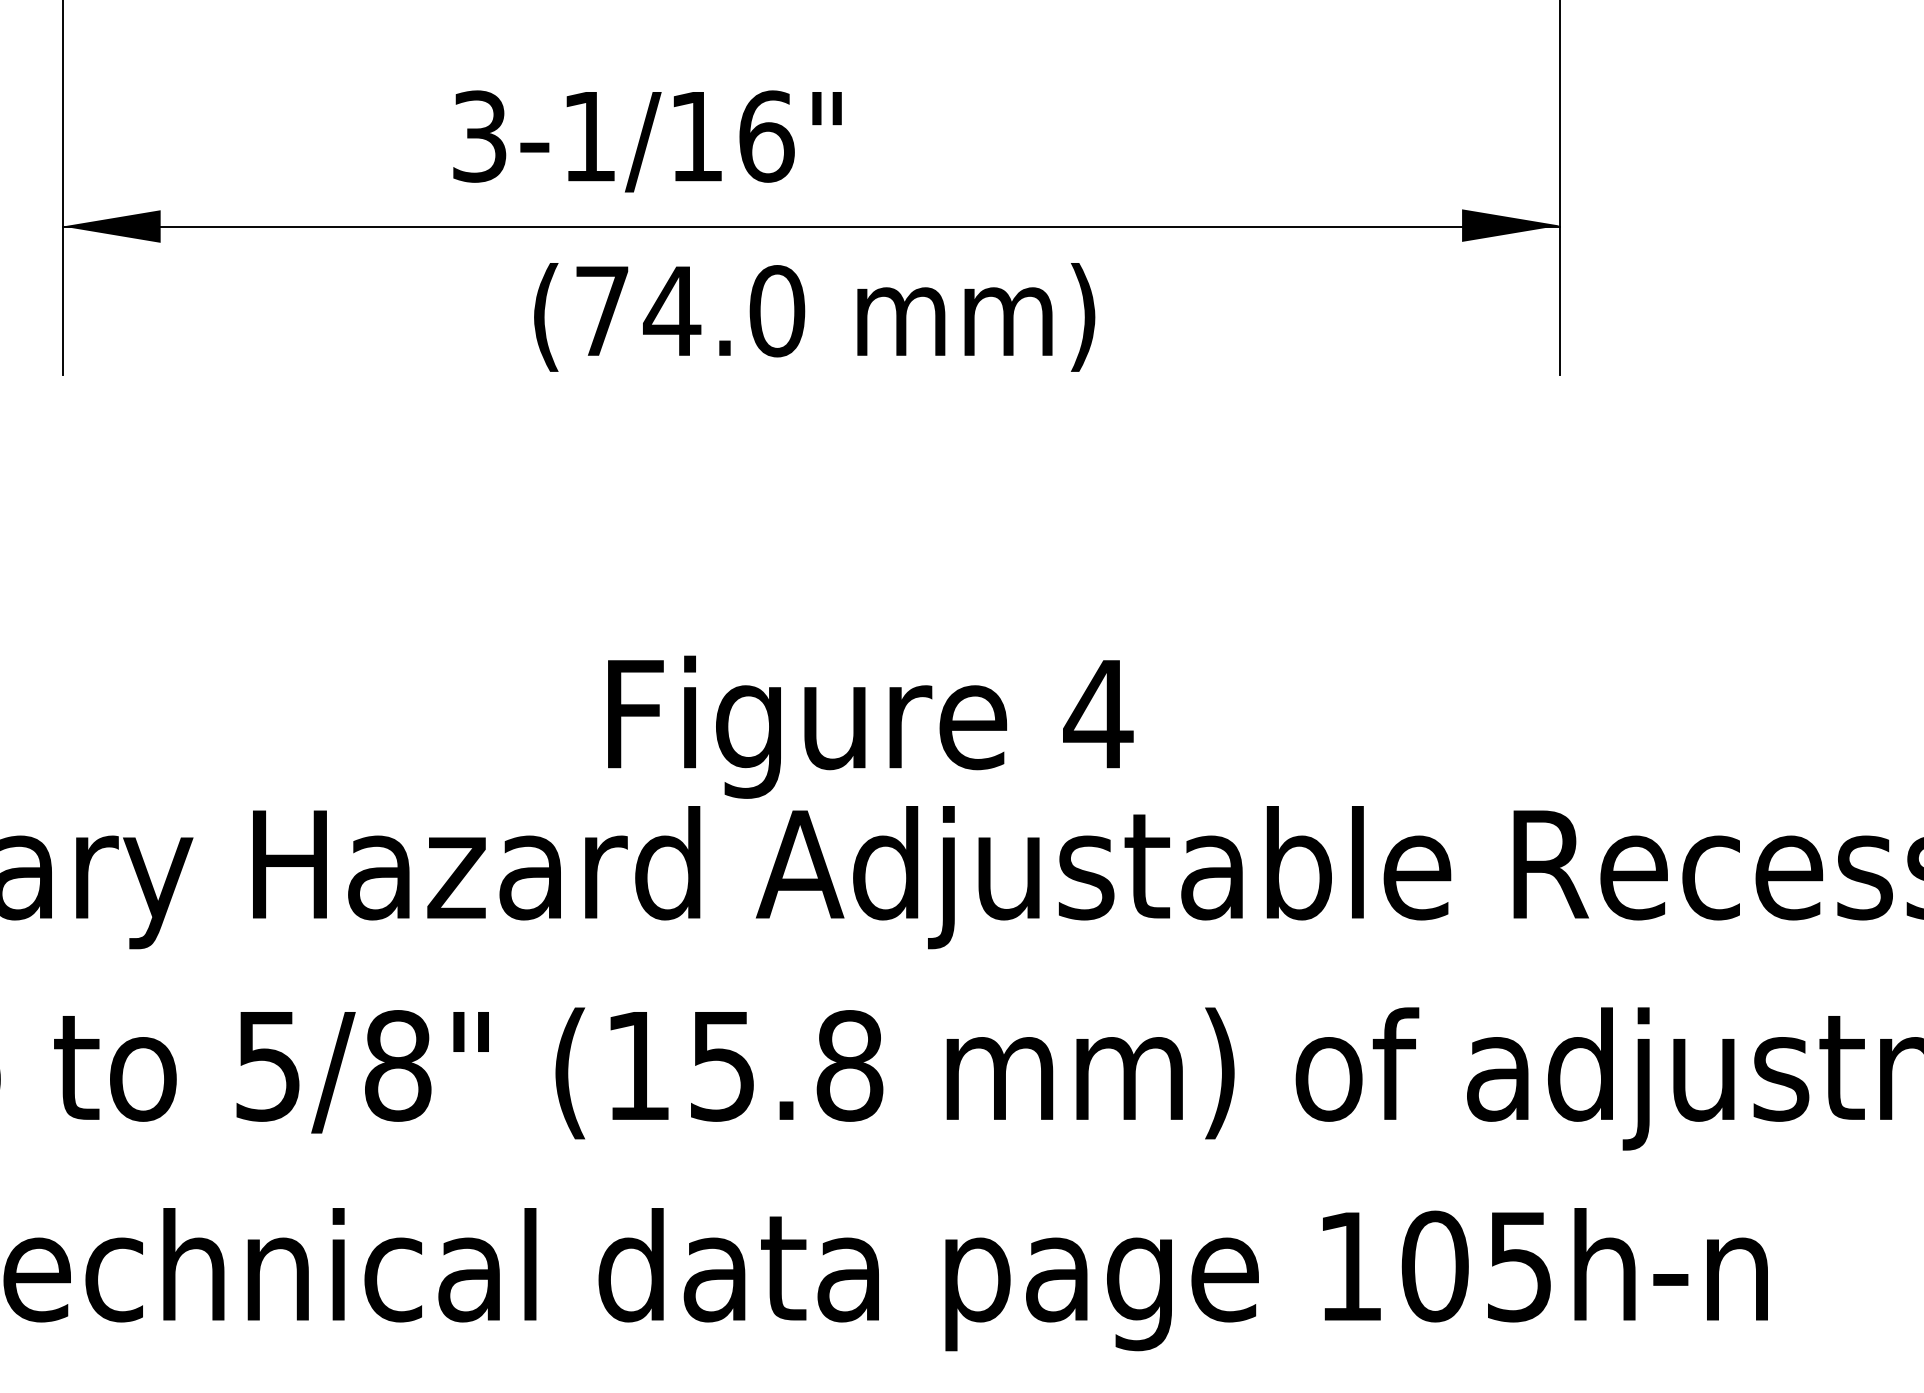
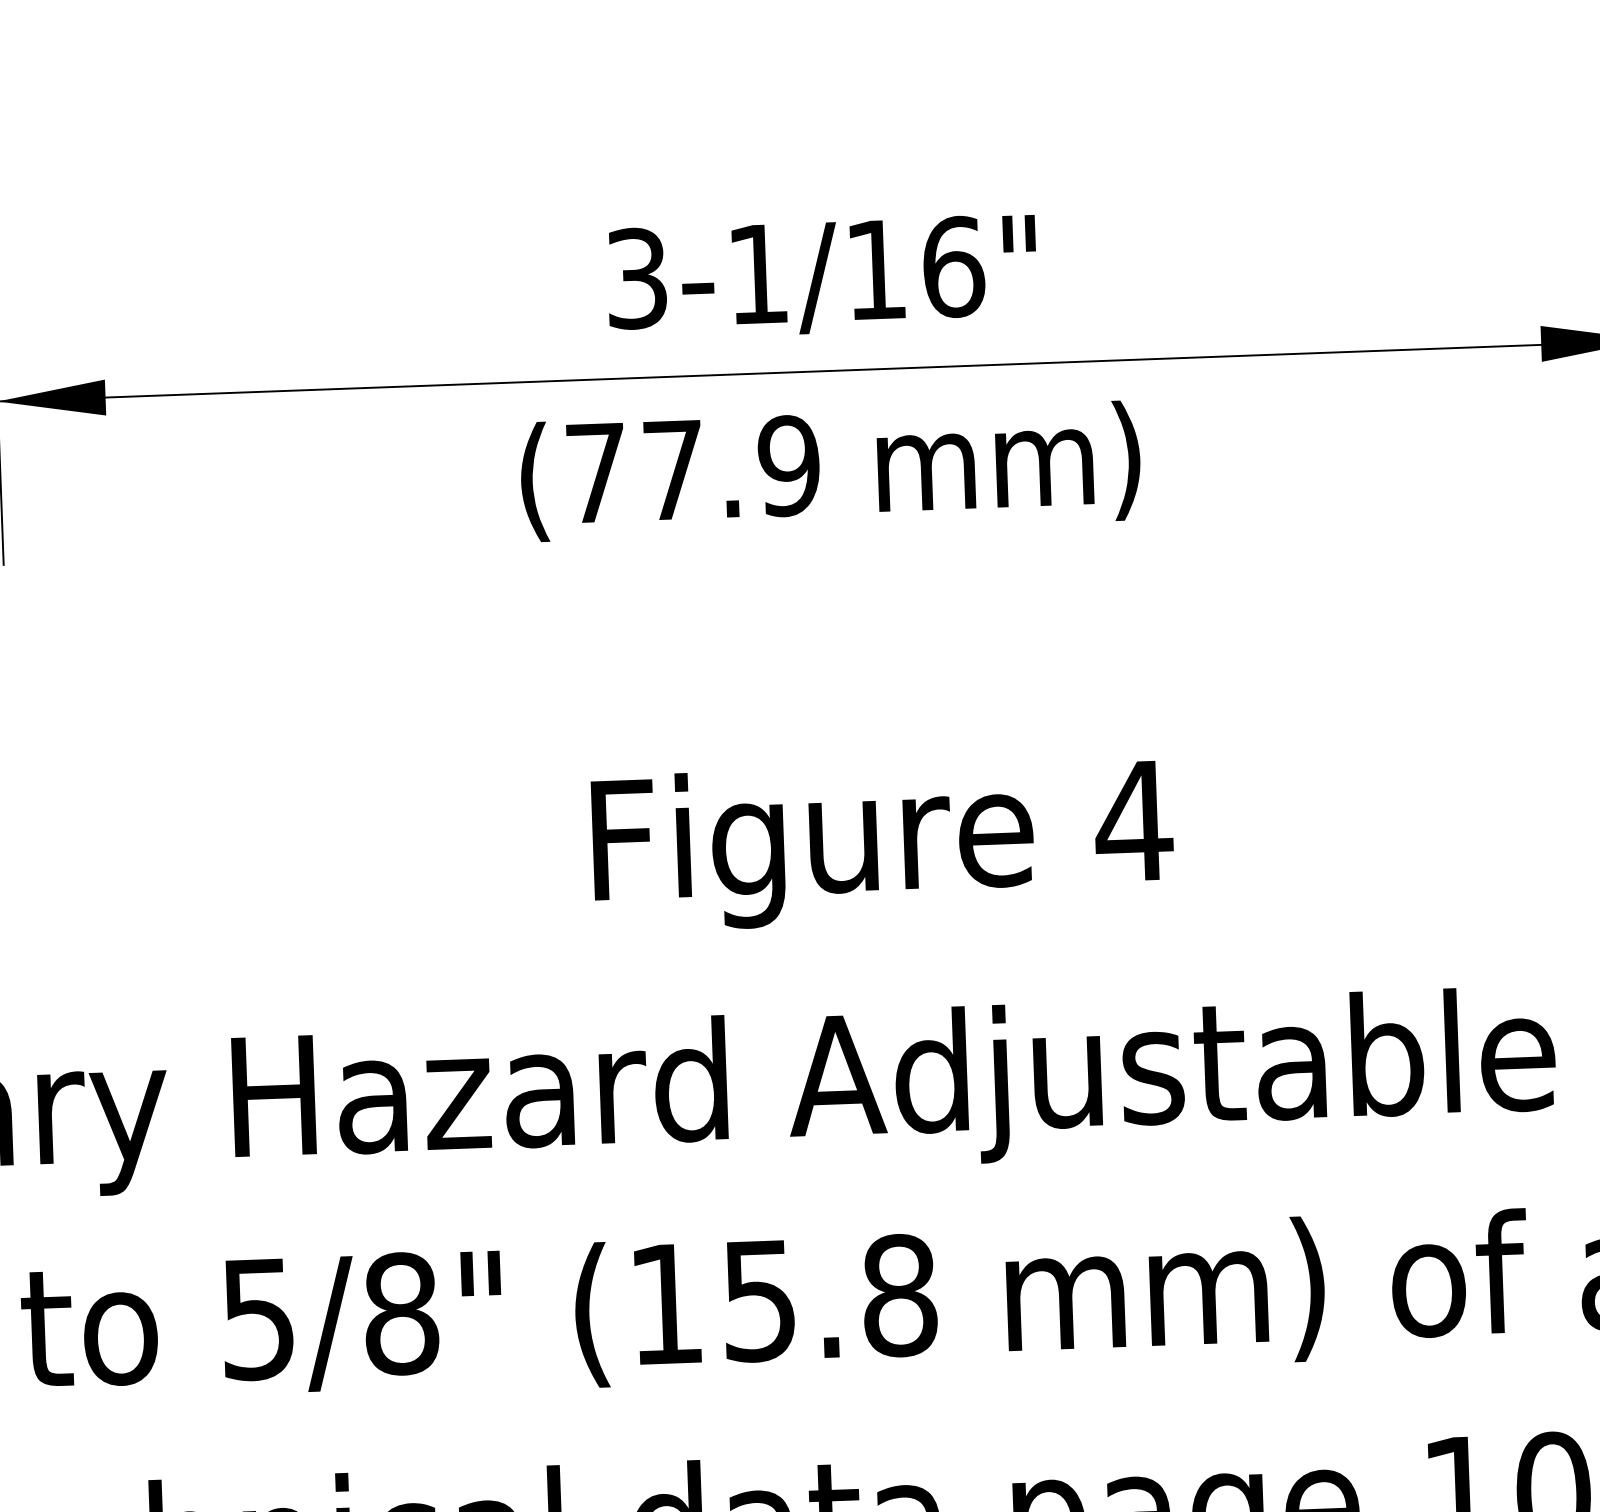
text: (647, 141) -> (822, 277), moved
text: (724, 311) -> (731, 468), (74.0 -> (77.9
text: (870, 726) -> (882, 844), moved

